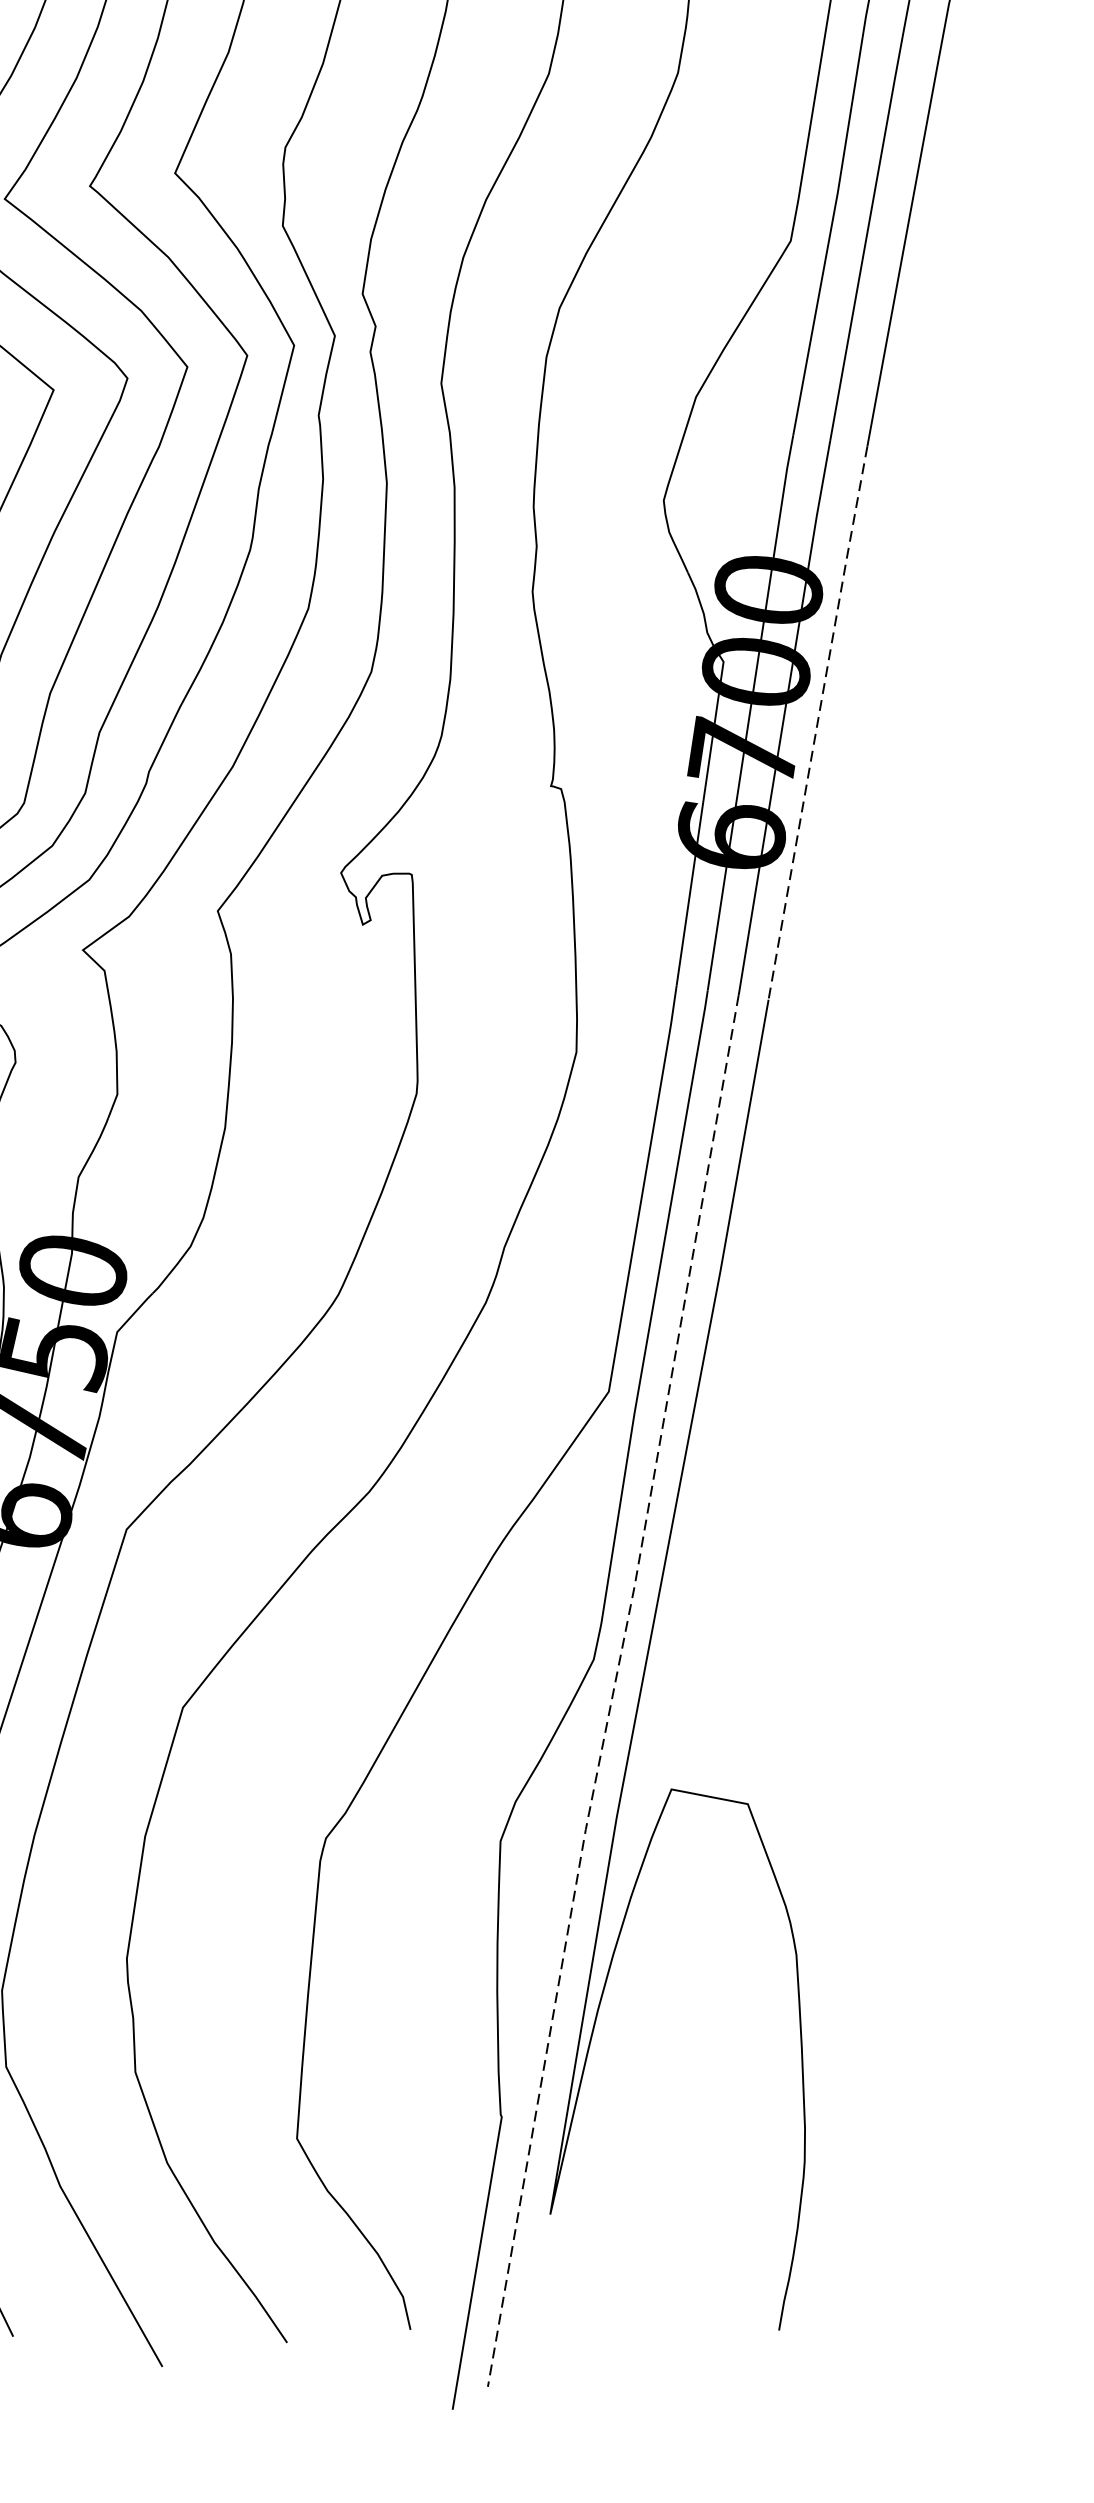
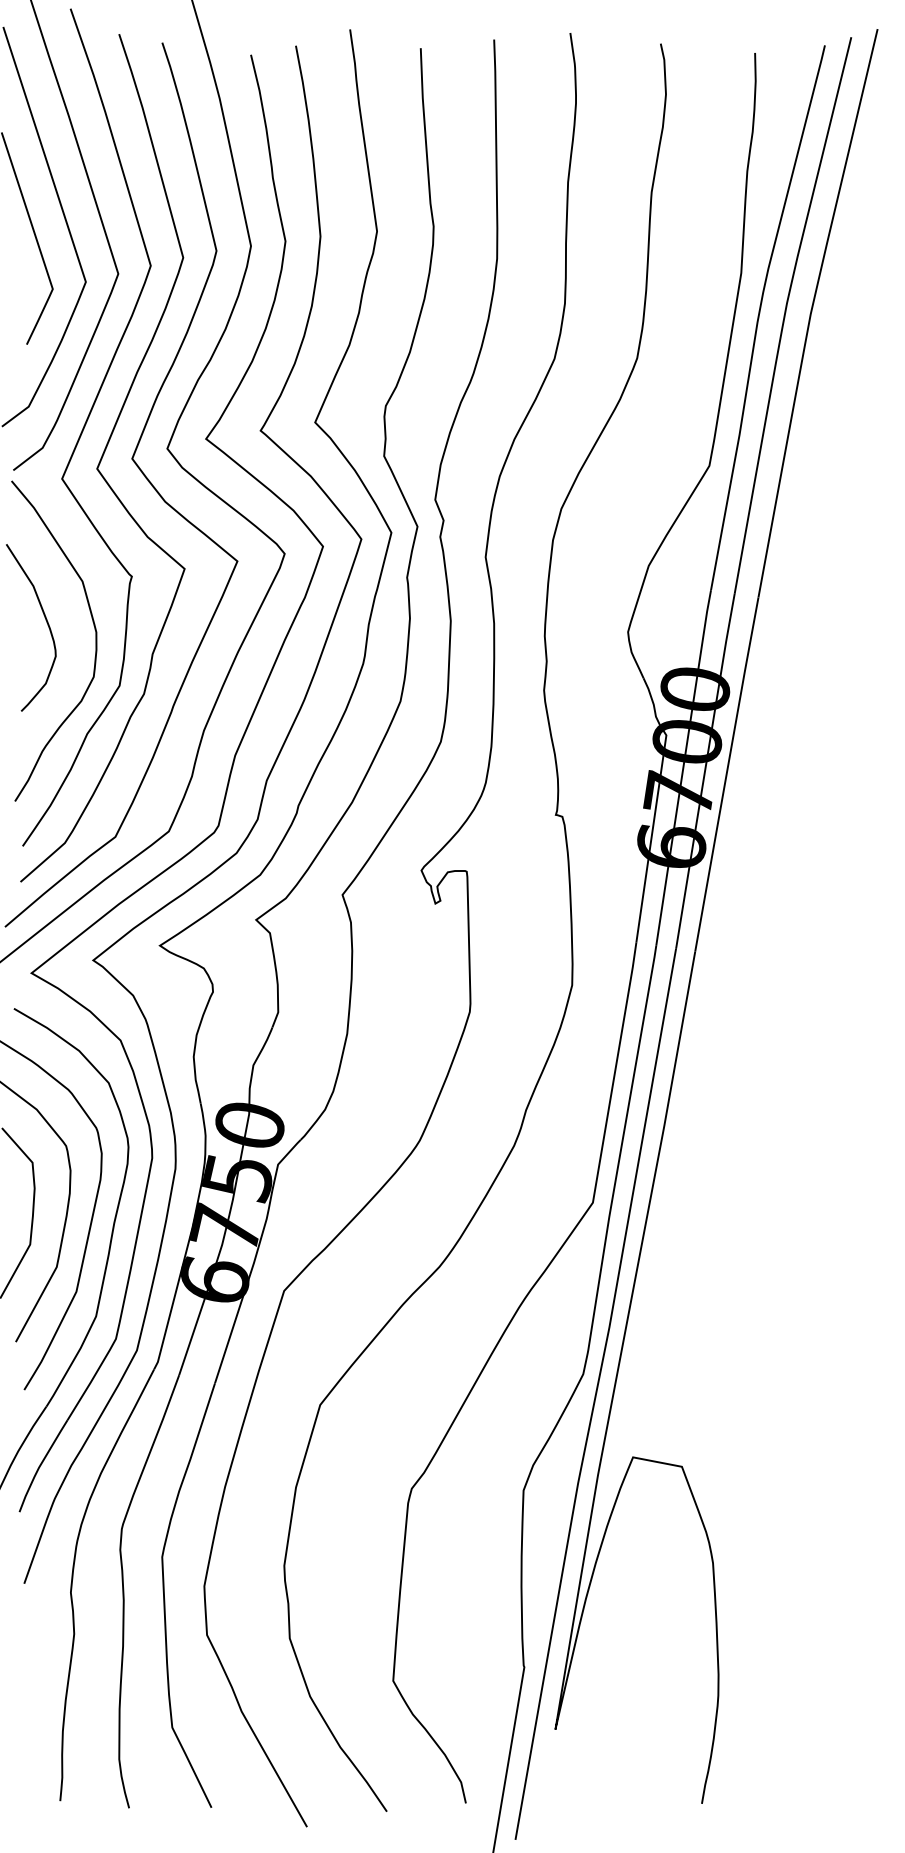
line: (817, 722) -> (726, 774), dashed -> solid
line: (612, 1692) -> (595, 1395), dashed -> solid

